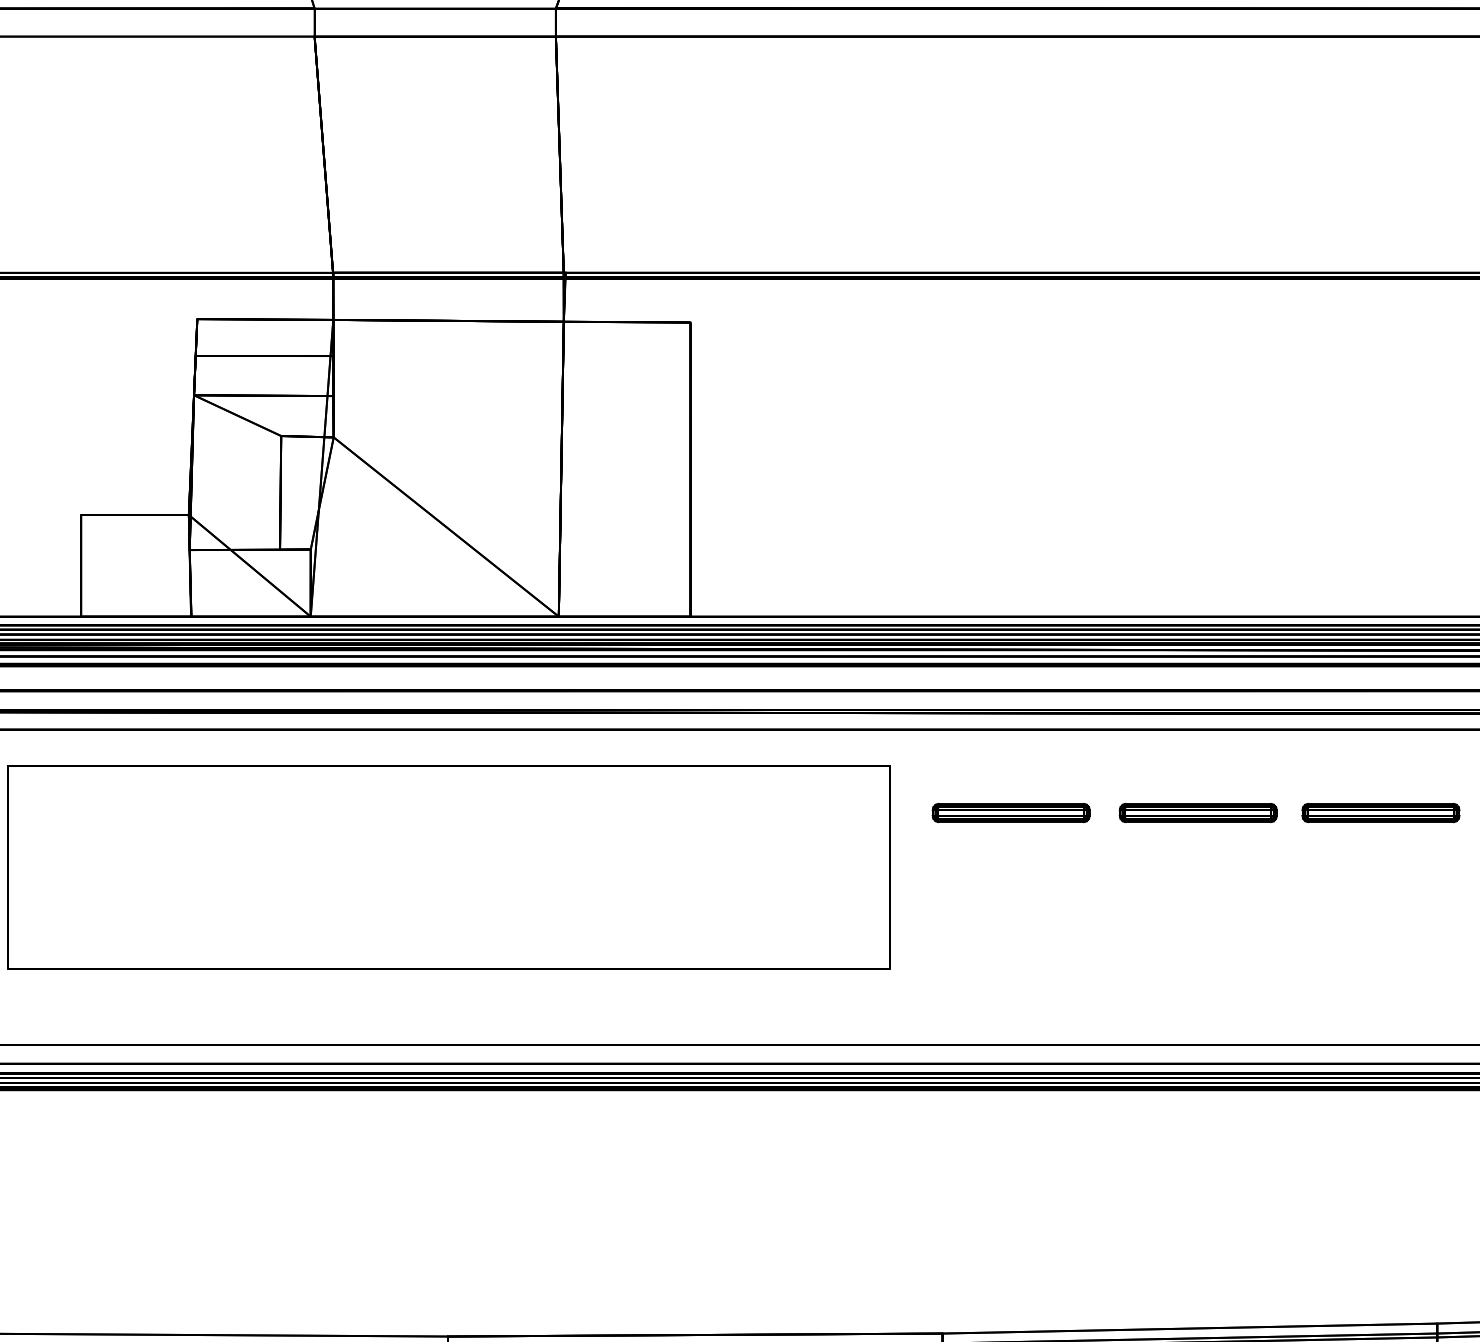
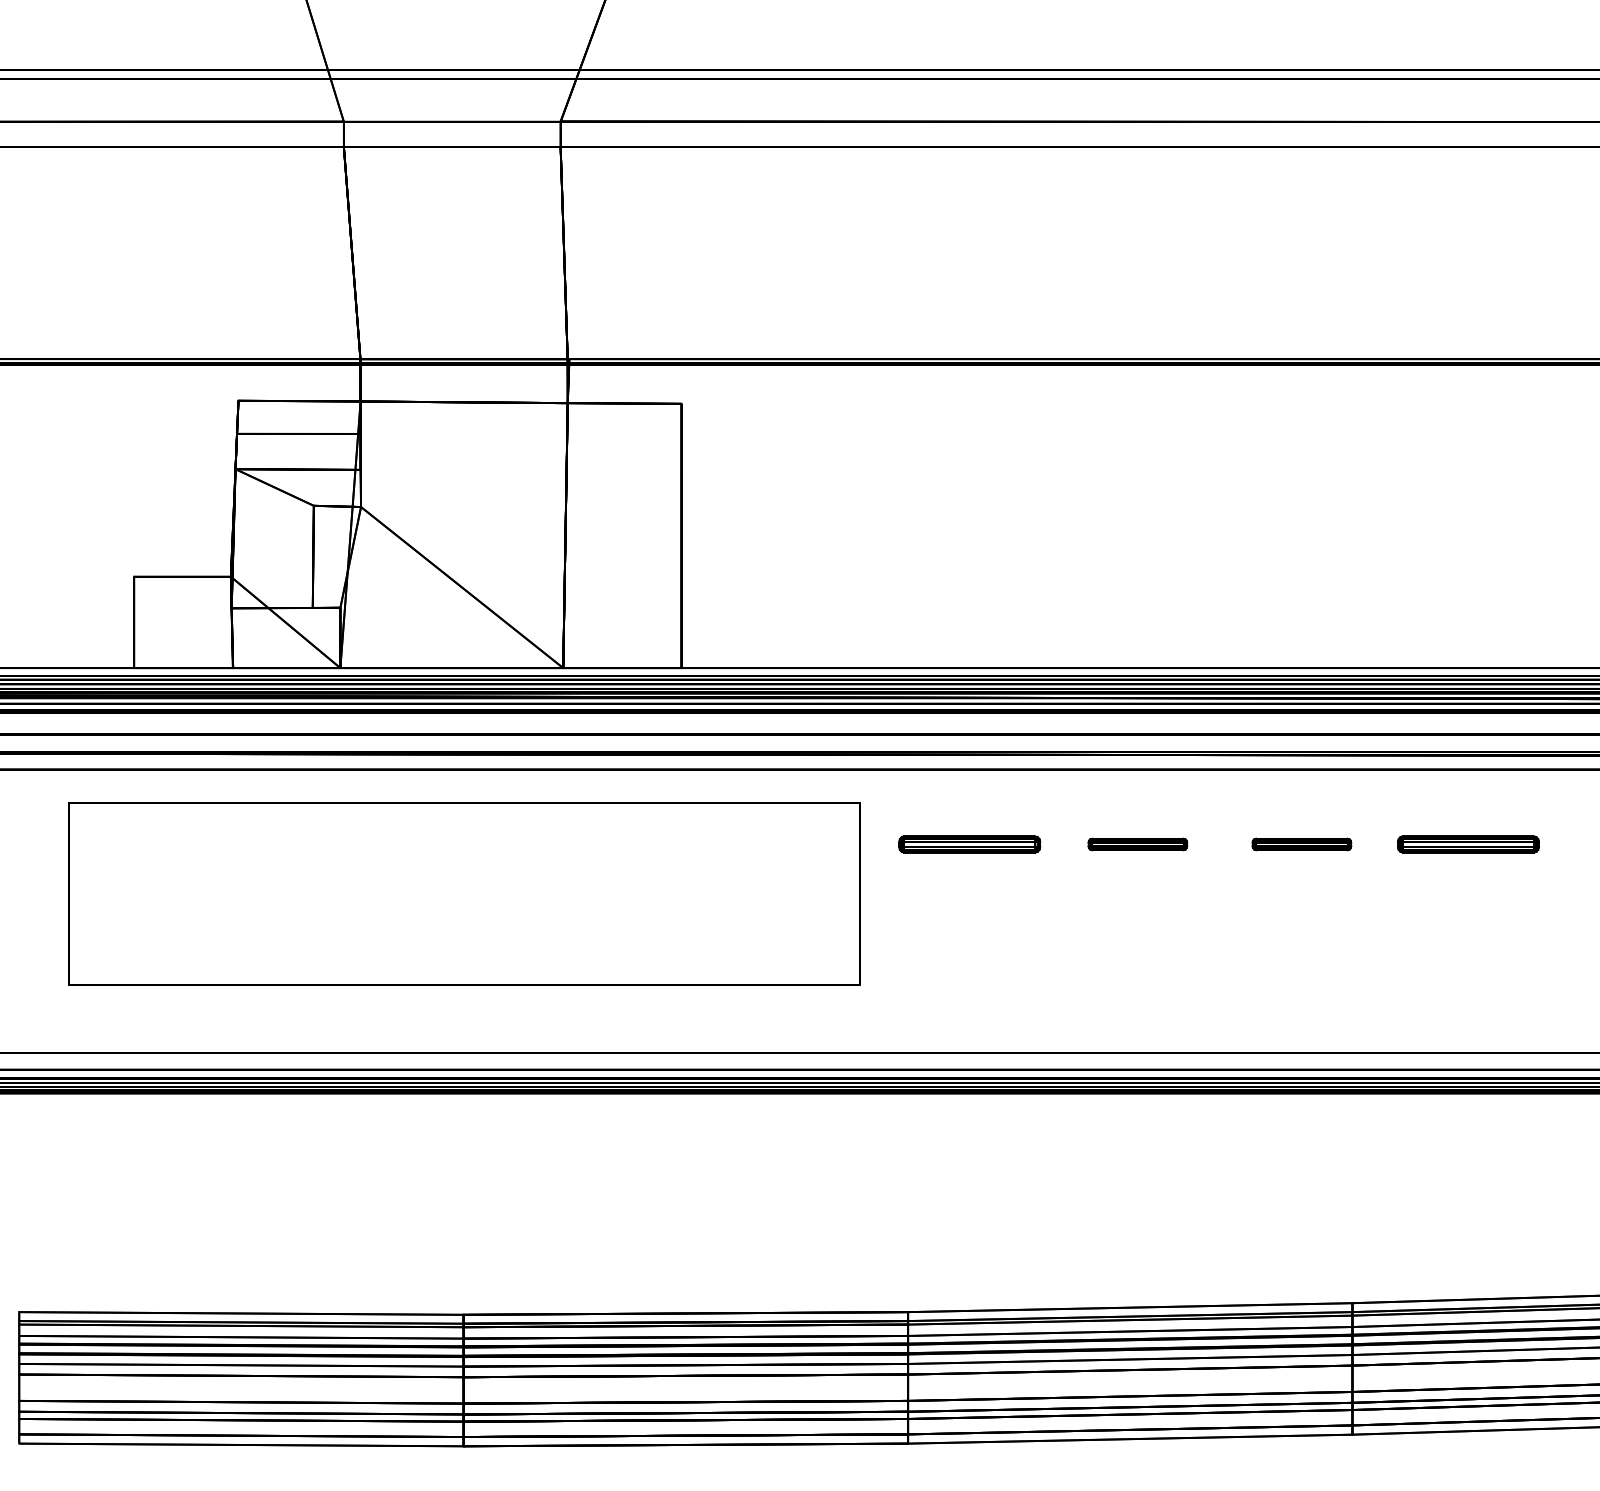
part: (1198, 813) -> (1137, 844), size x0.7
part: (1380, 813) -> (1301, 844), size x0.7

